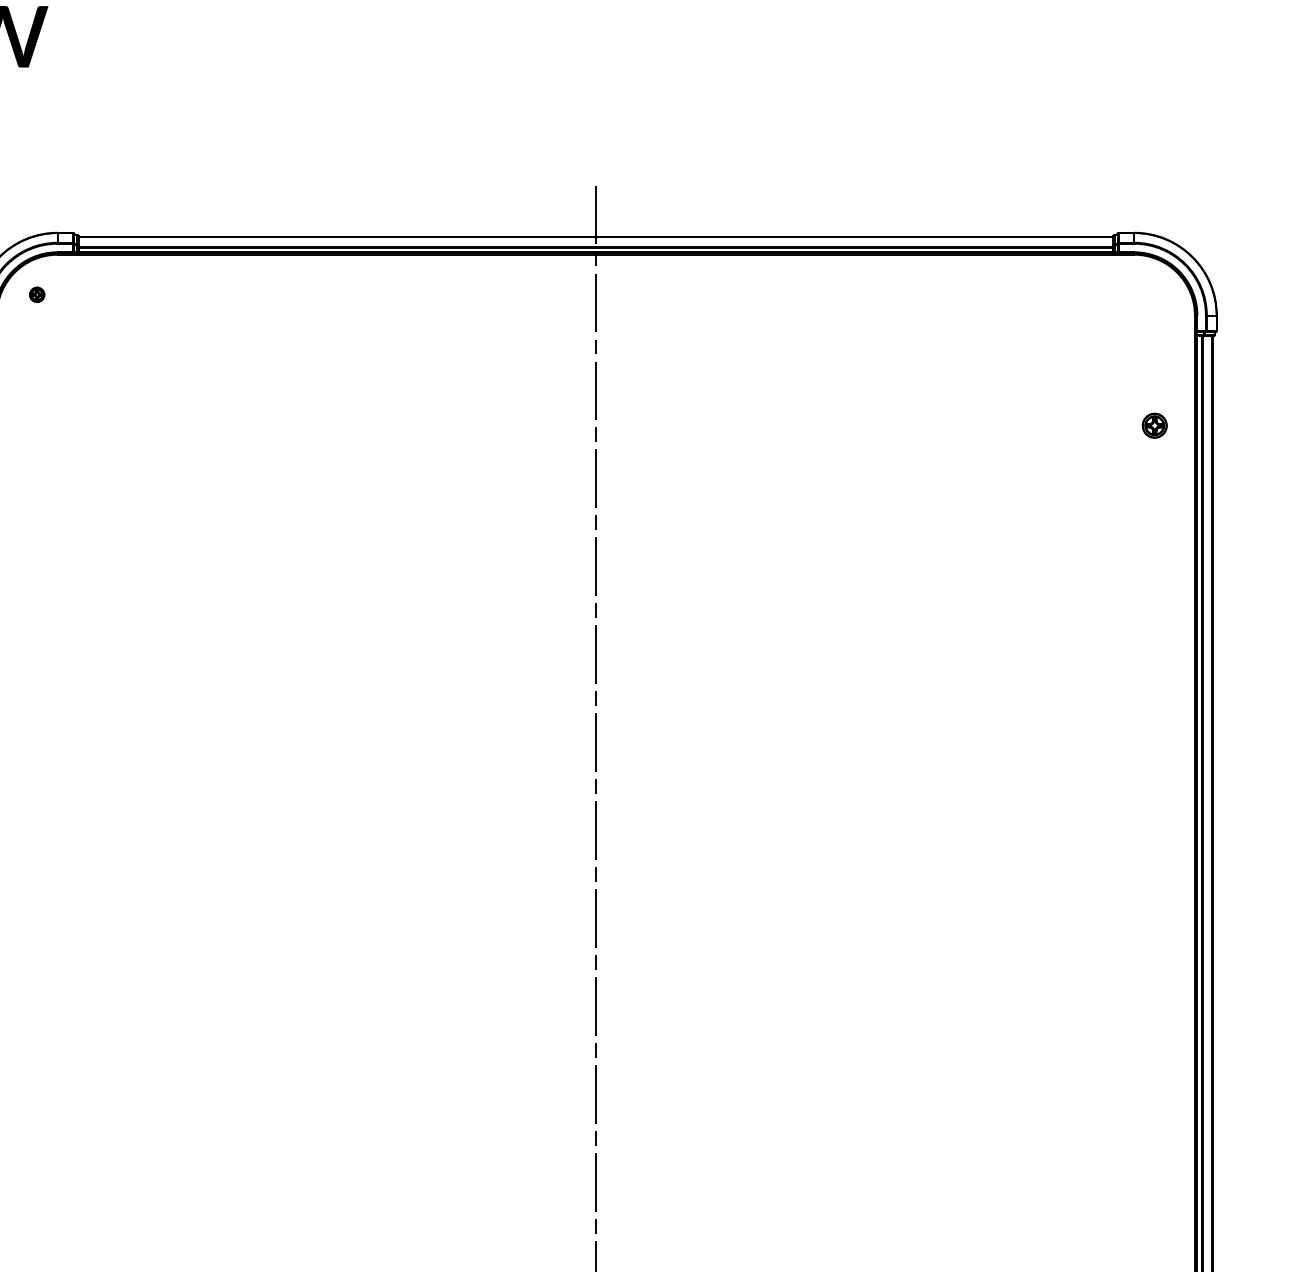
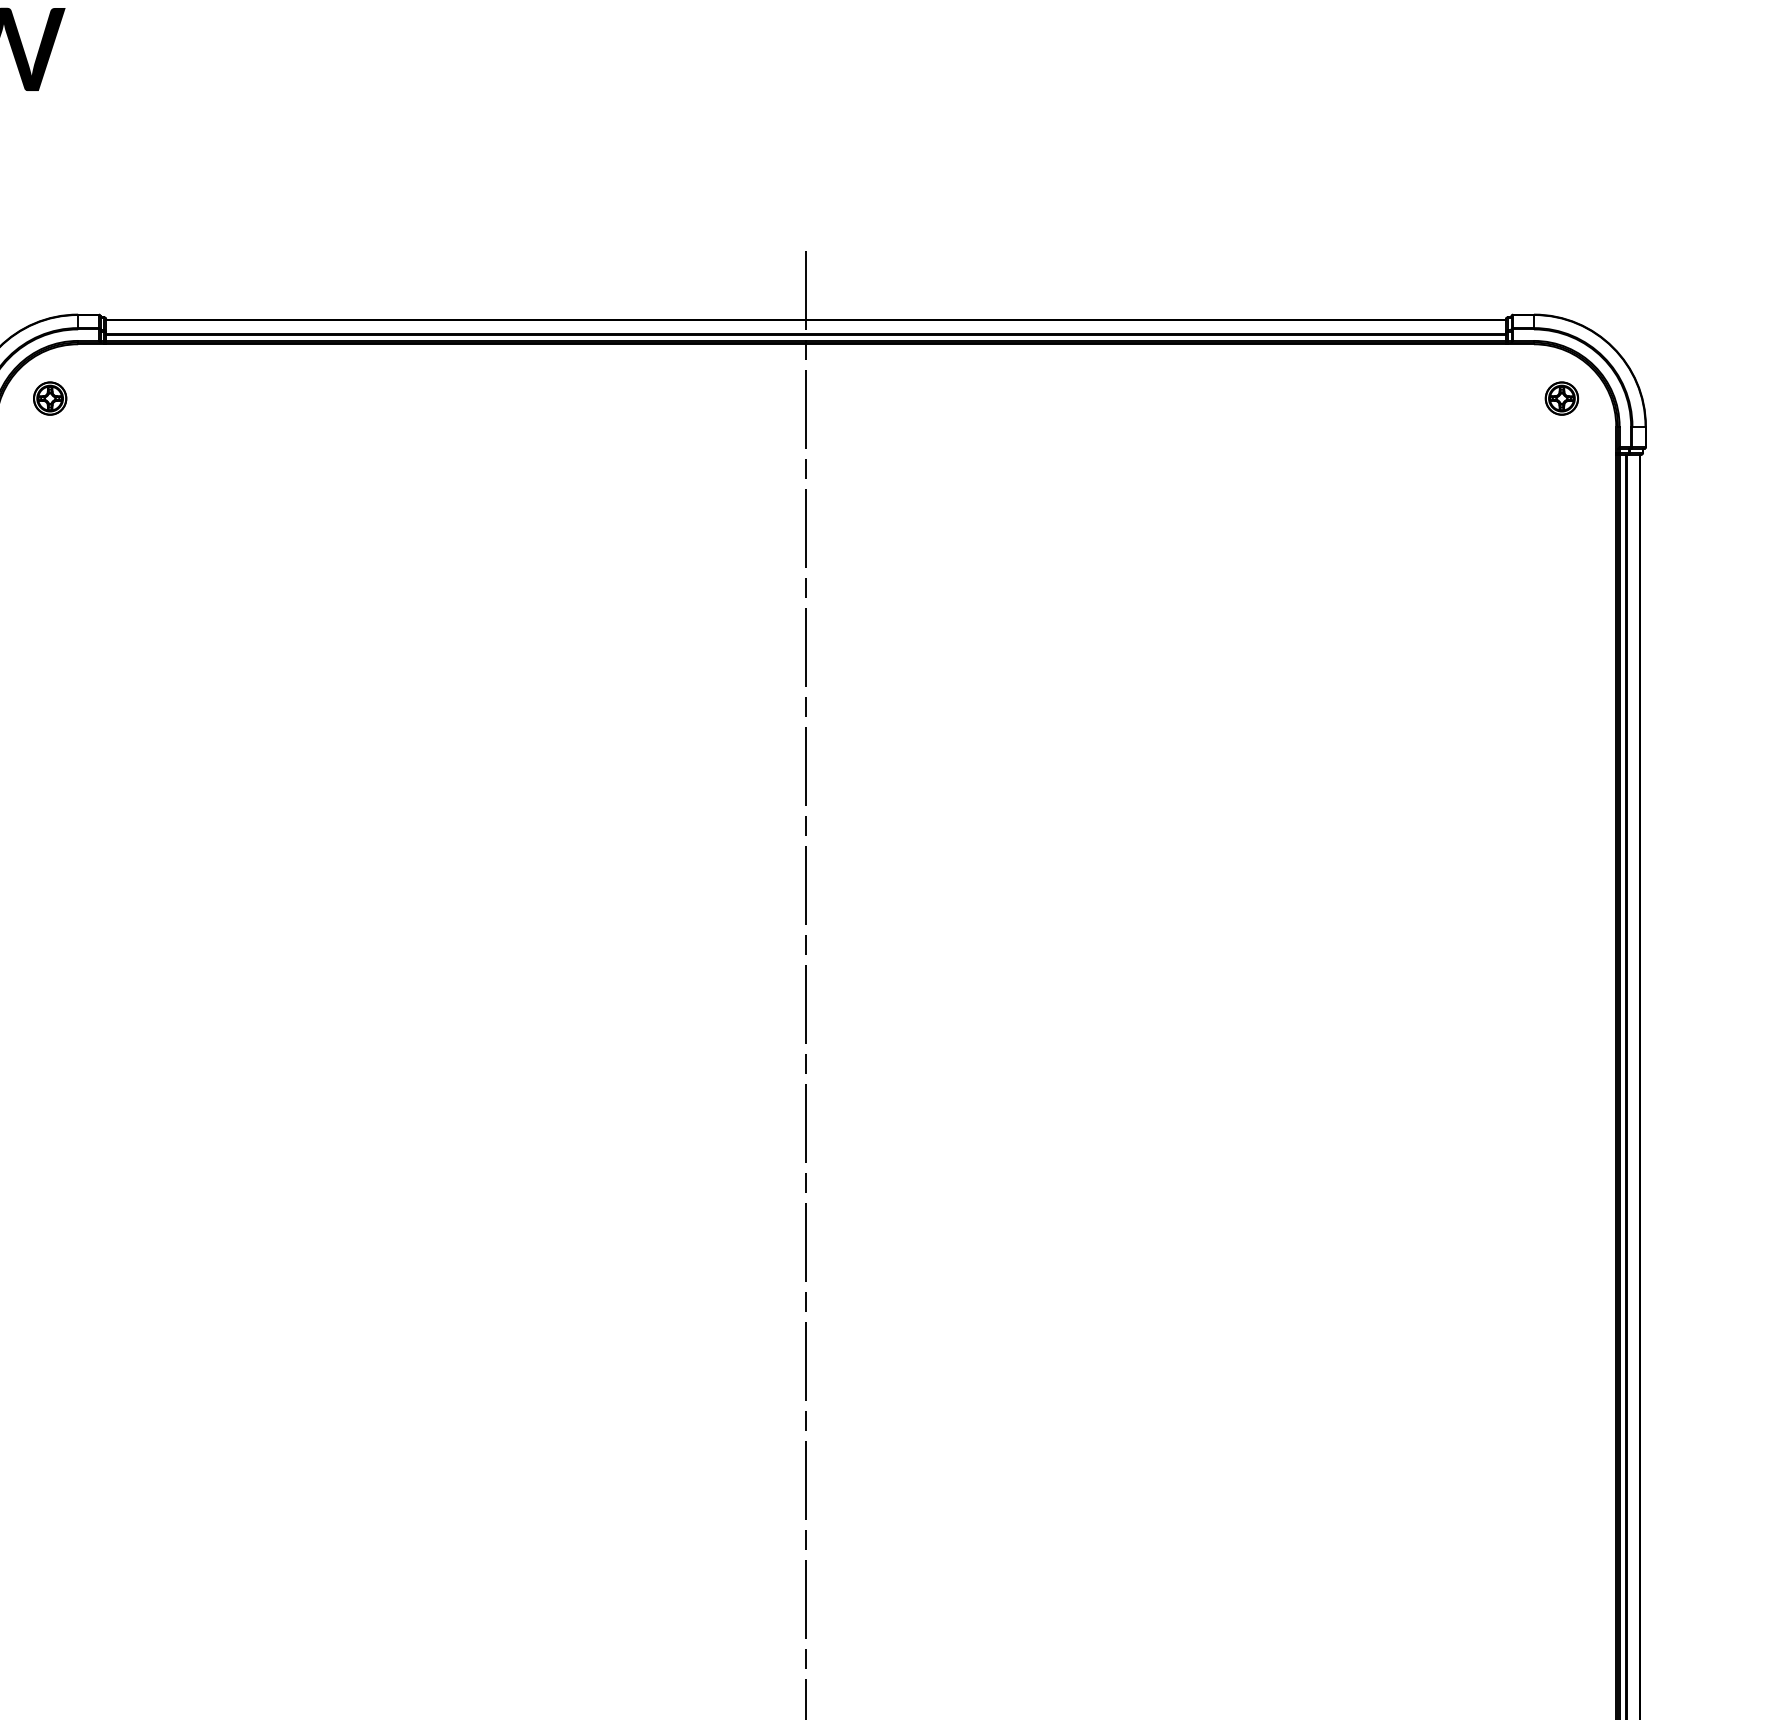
part: (37, 294) -> (50, 398), size x1.67
part: (1154, 425) -> (1561, 398), moved

